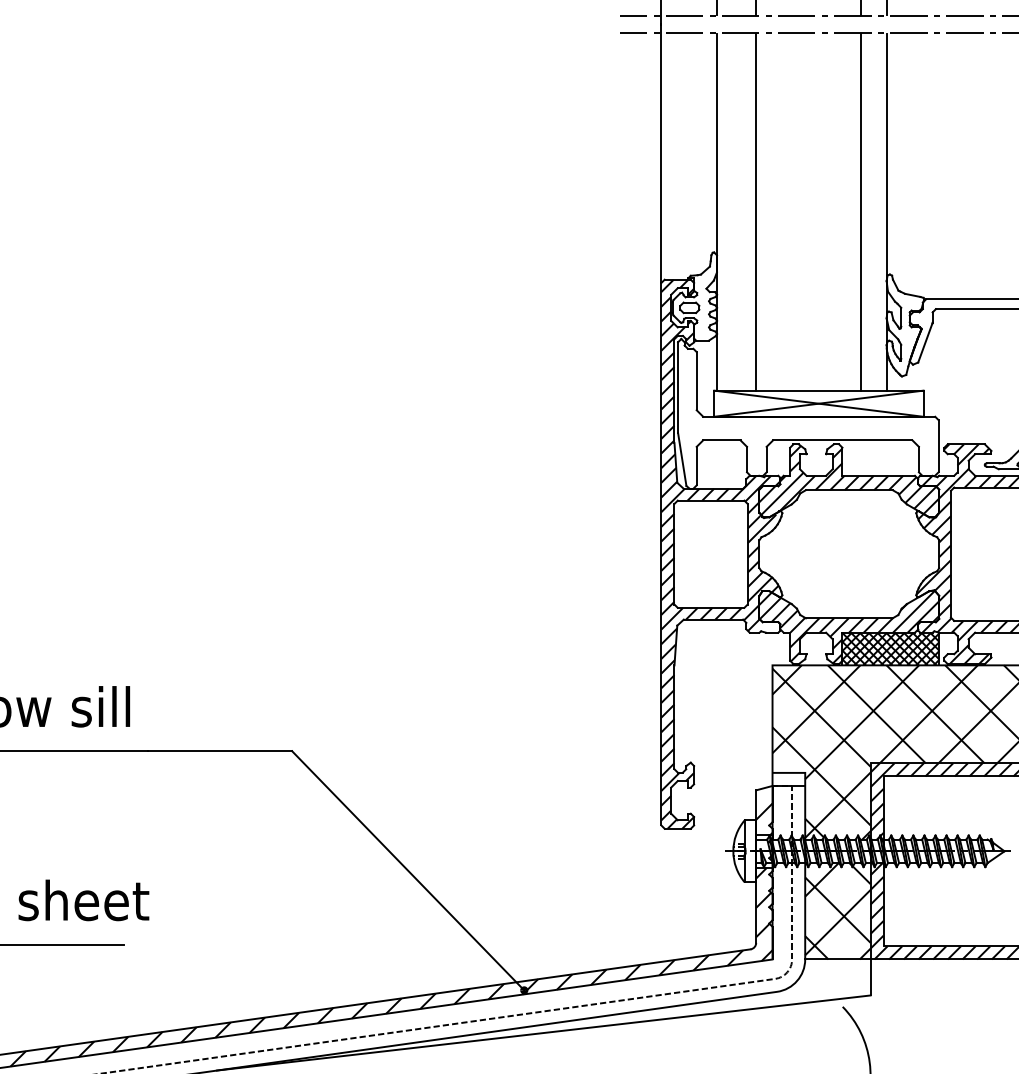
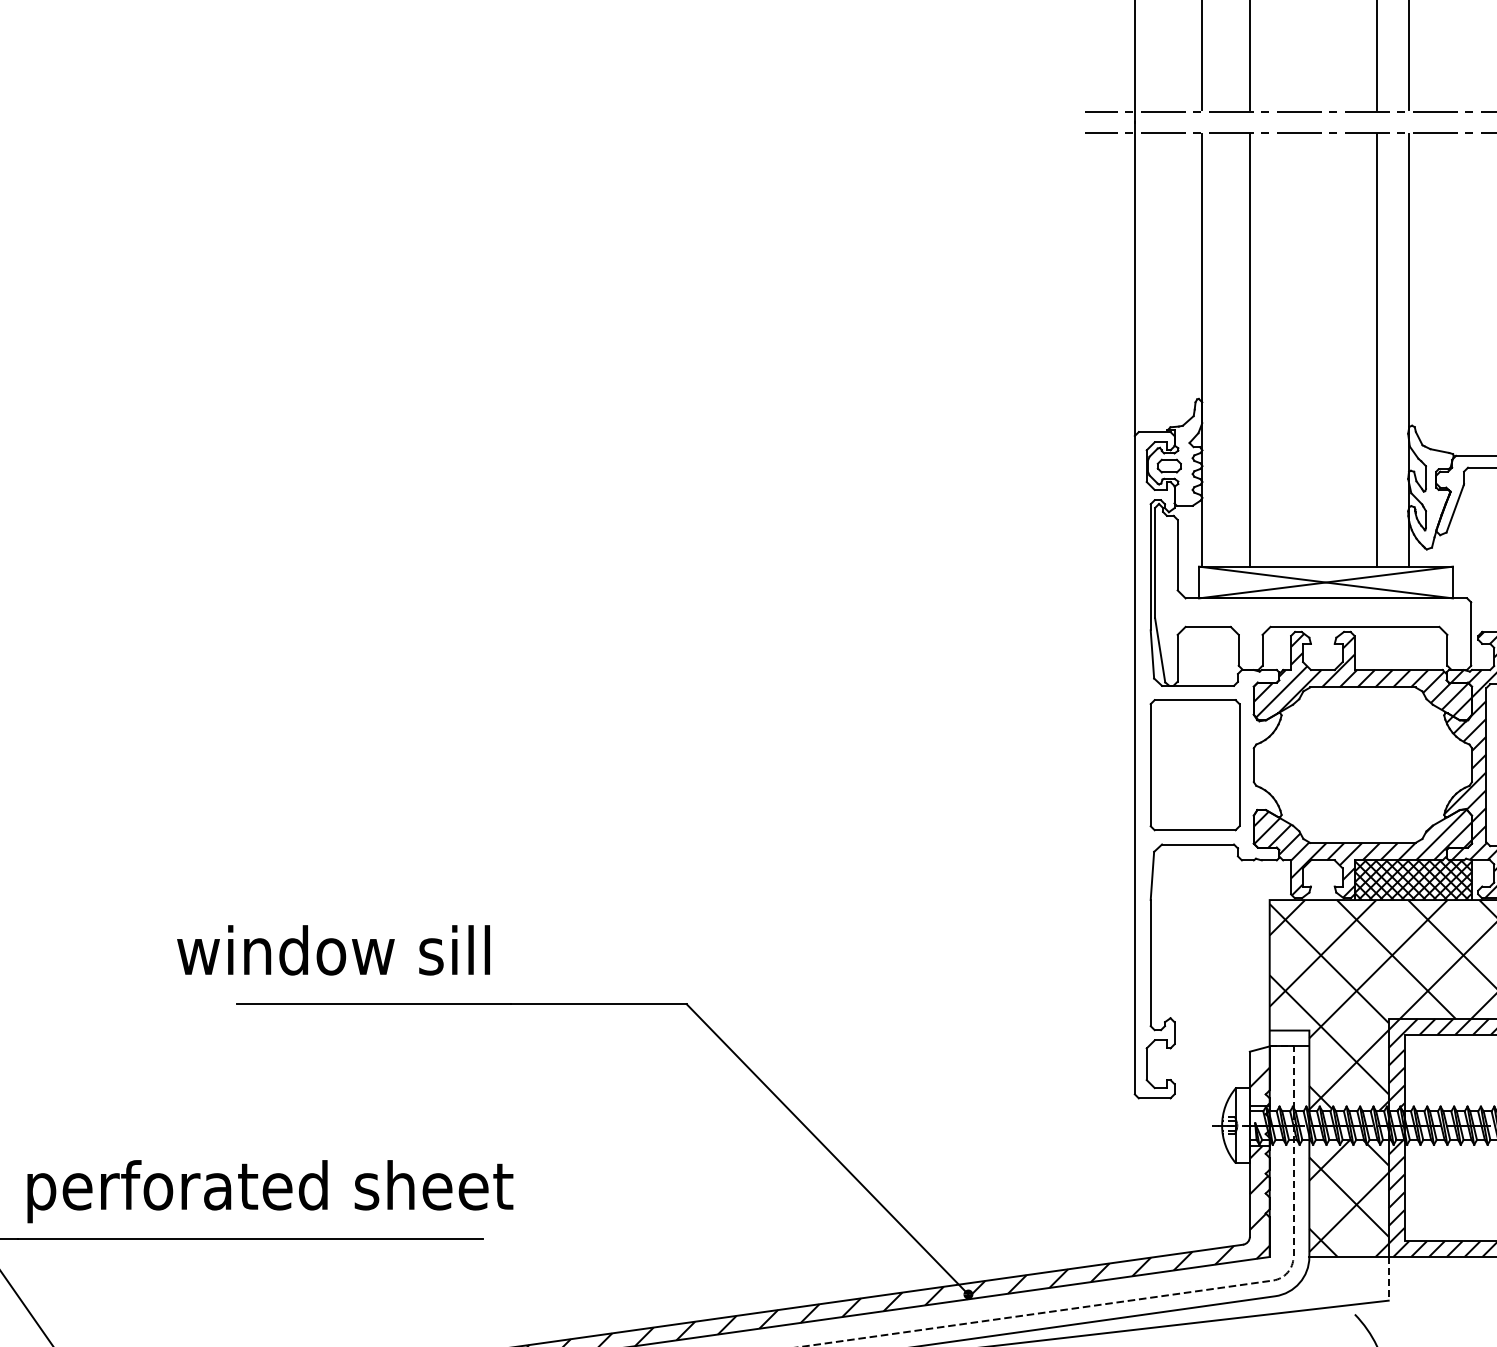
hatch: (720, 554) -> (1206, 765), removed
line: (870, 977) -> (1388, 1278), solid -> dashed

